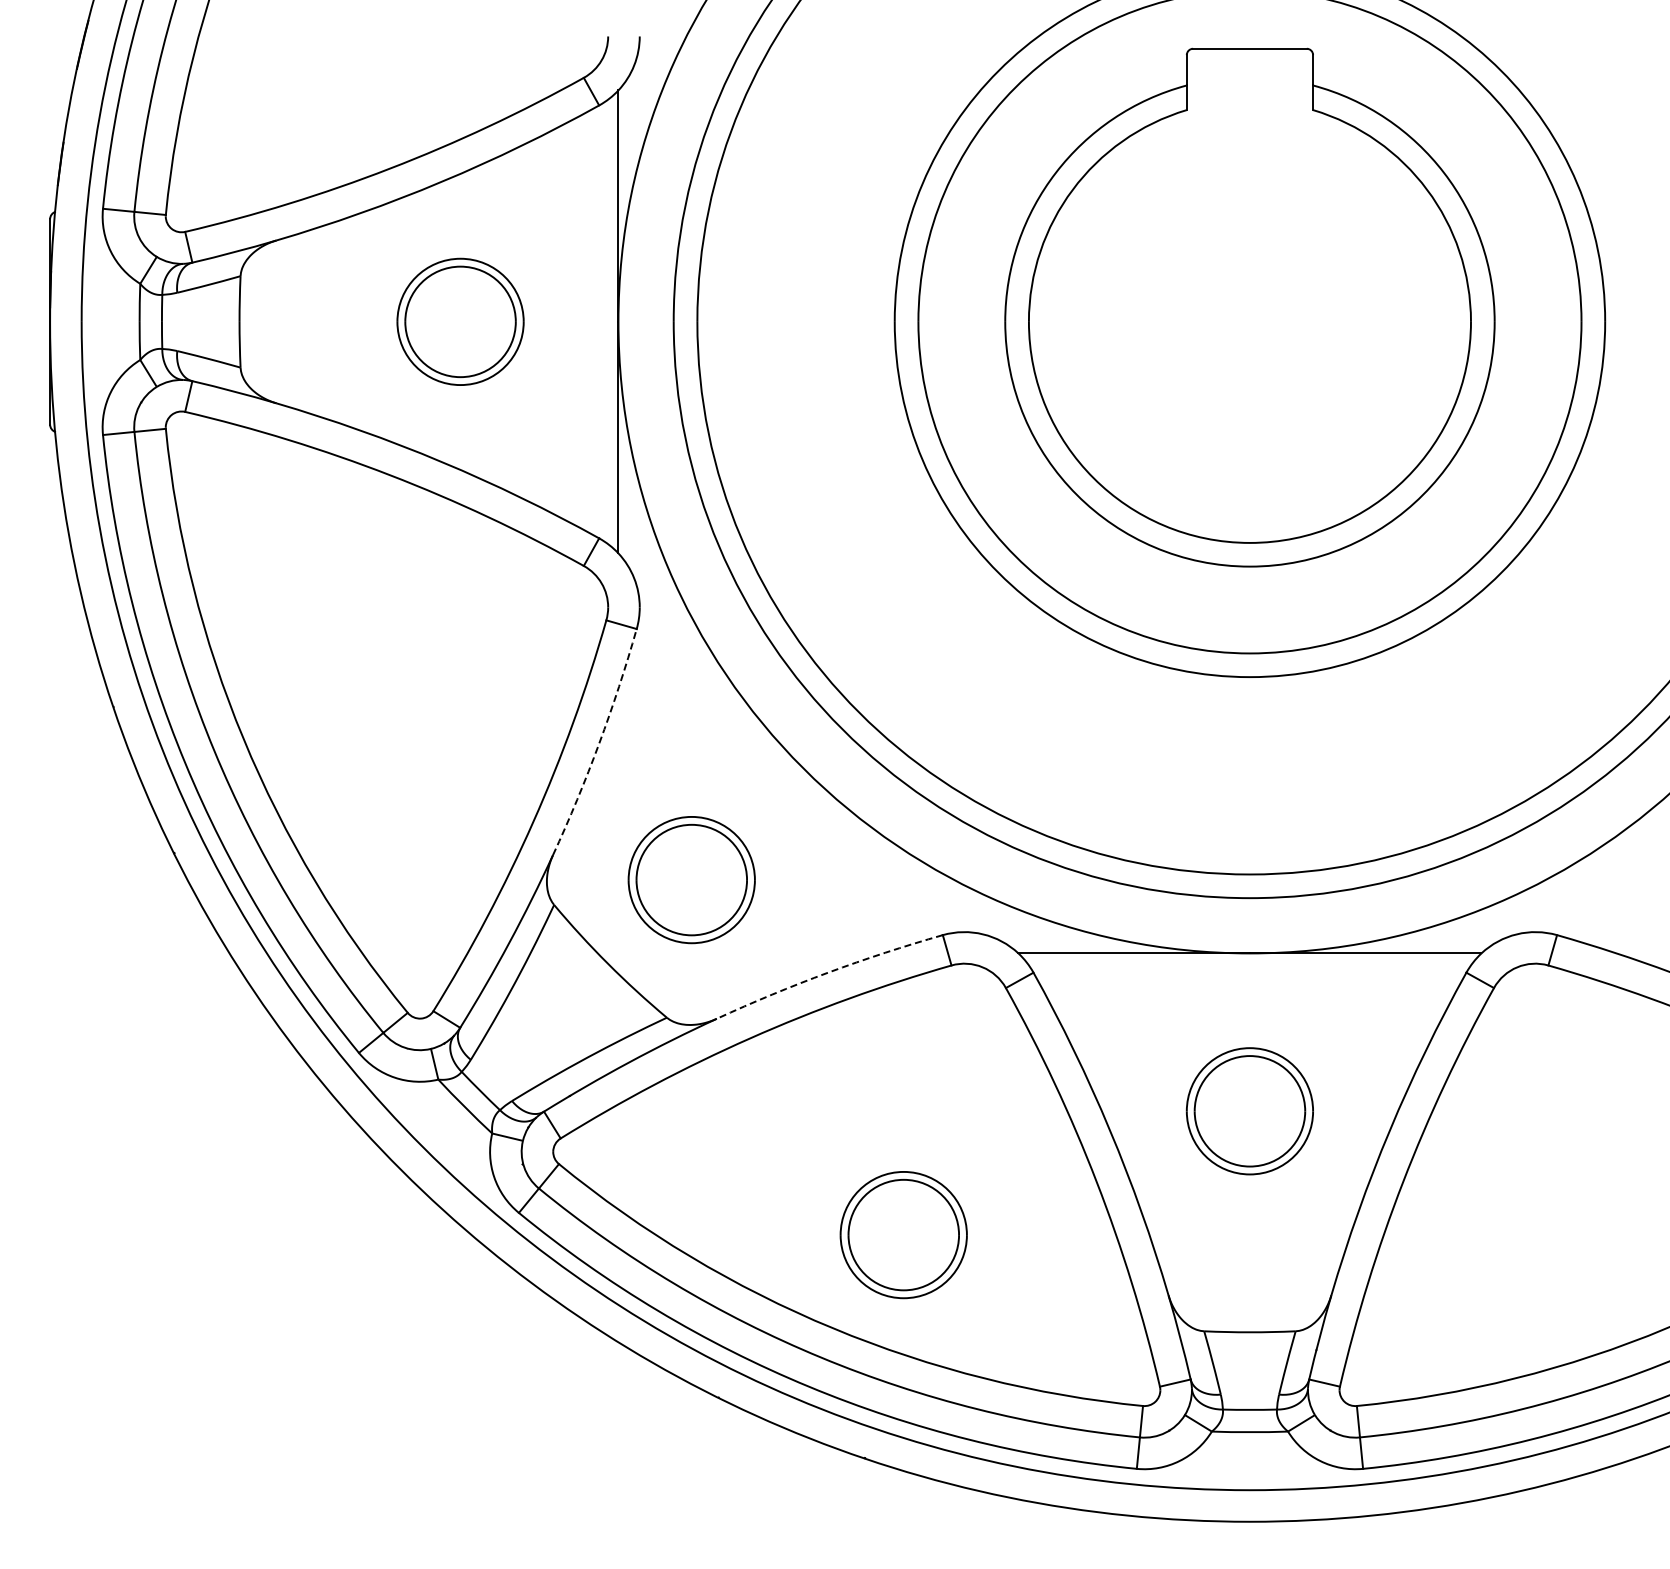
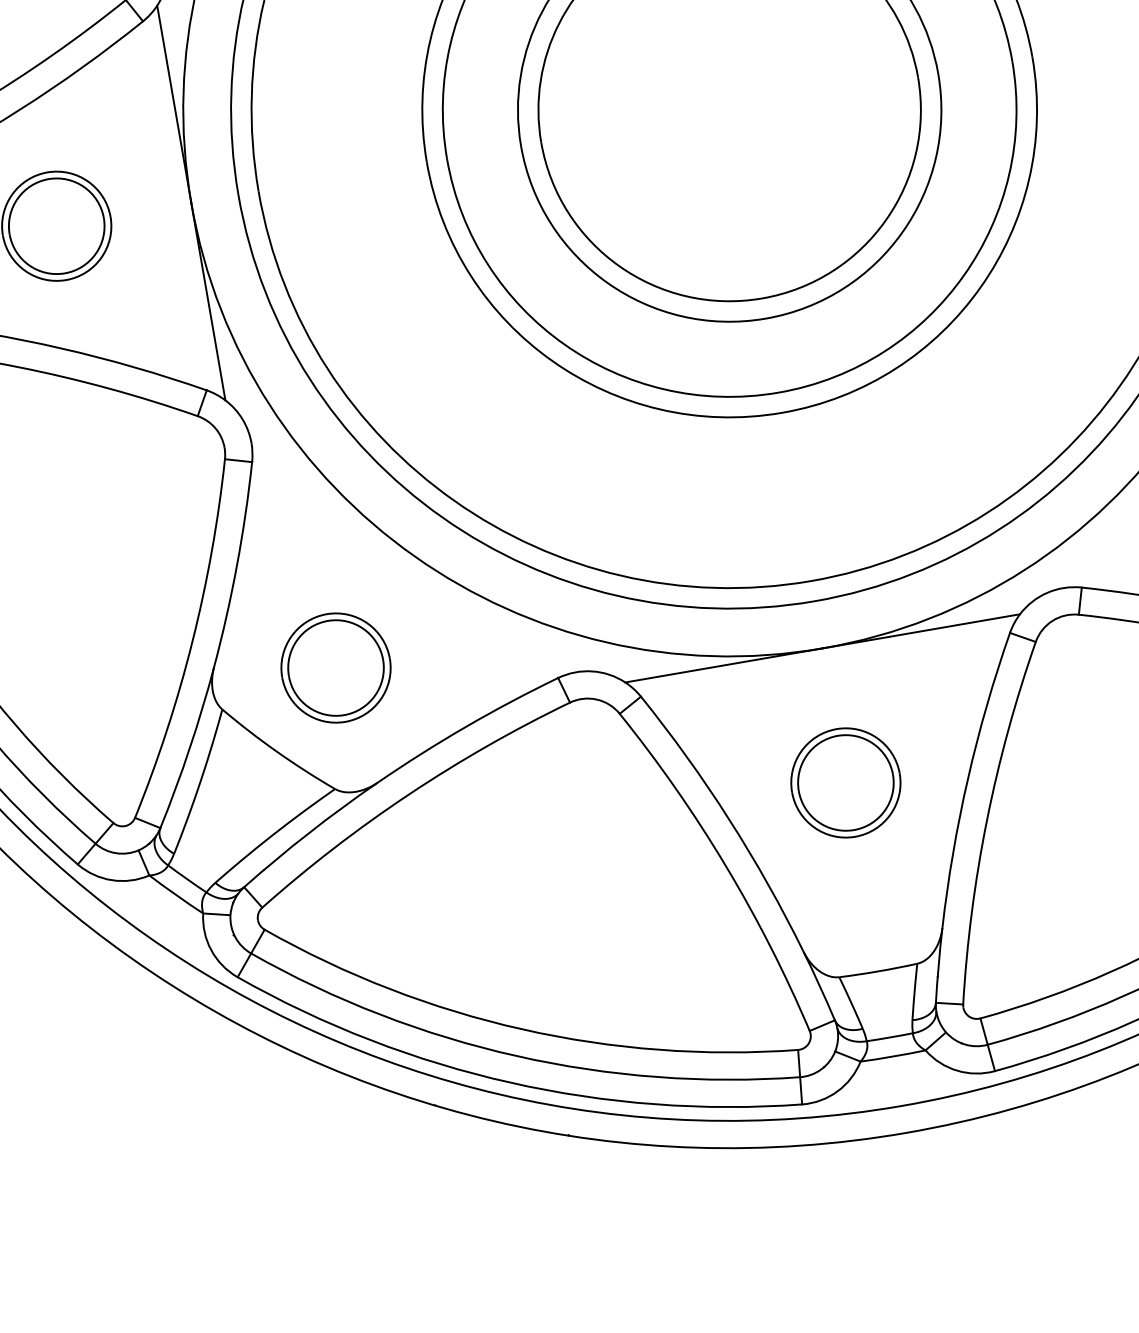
arc: (599, 743) -> (237, 565), dashed -> solid
arc: (828, 972) -> (466, 726), dashed -> solid
part: (903, 1235) -> (568, 939), removed

